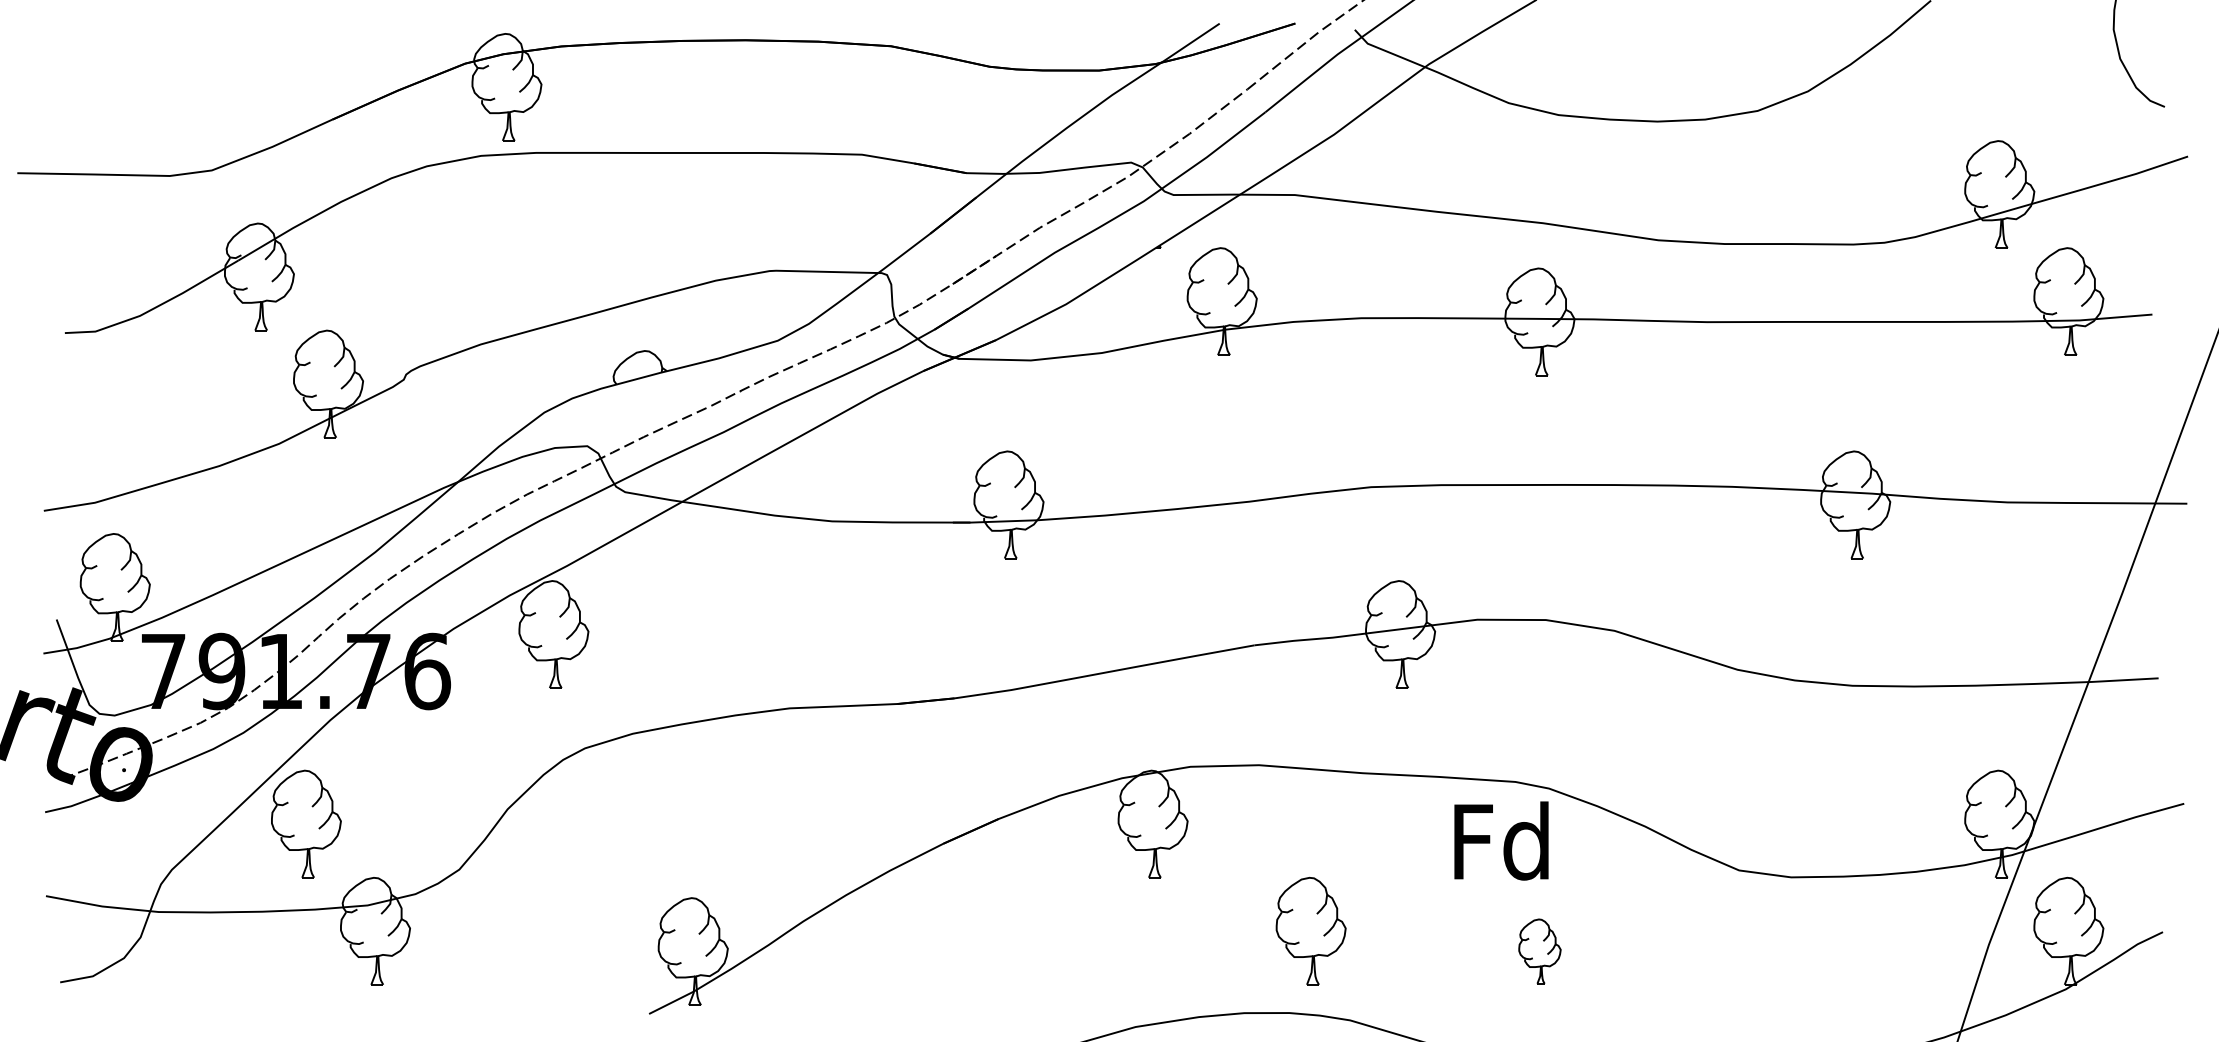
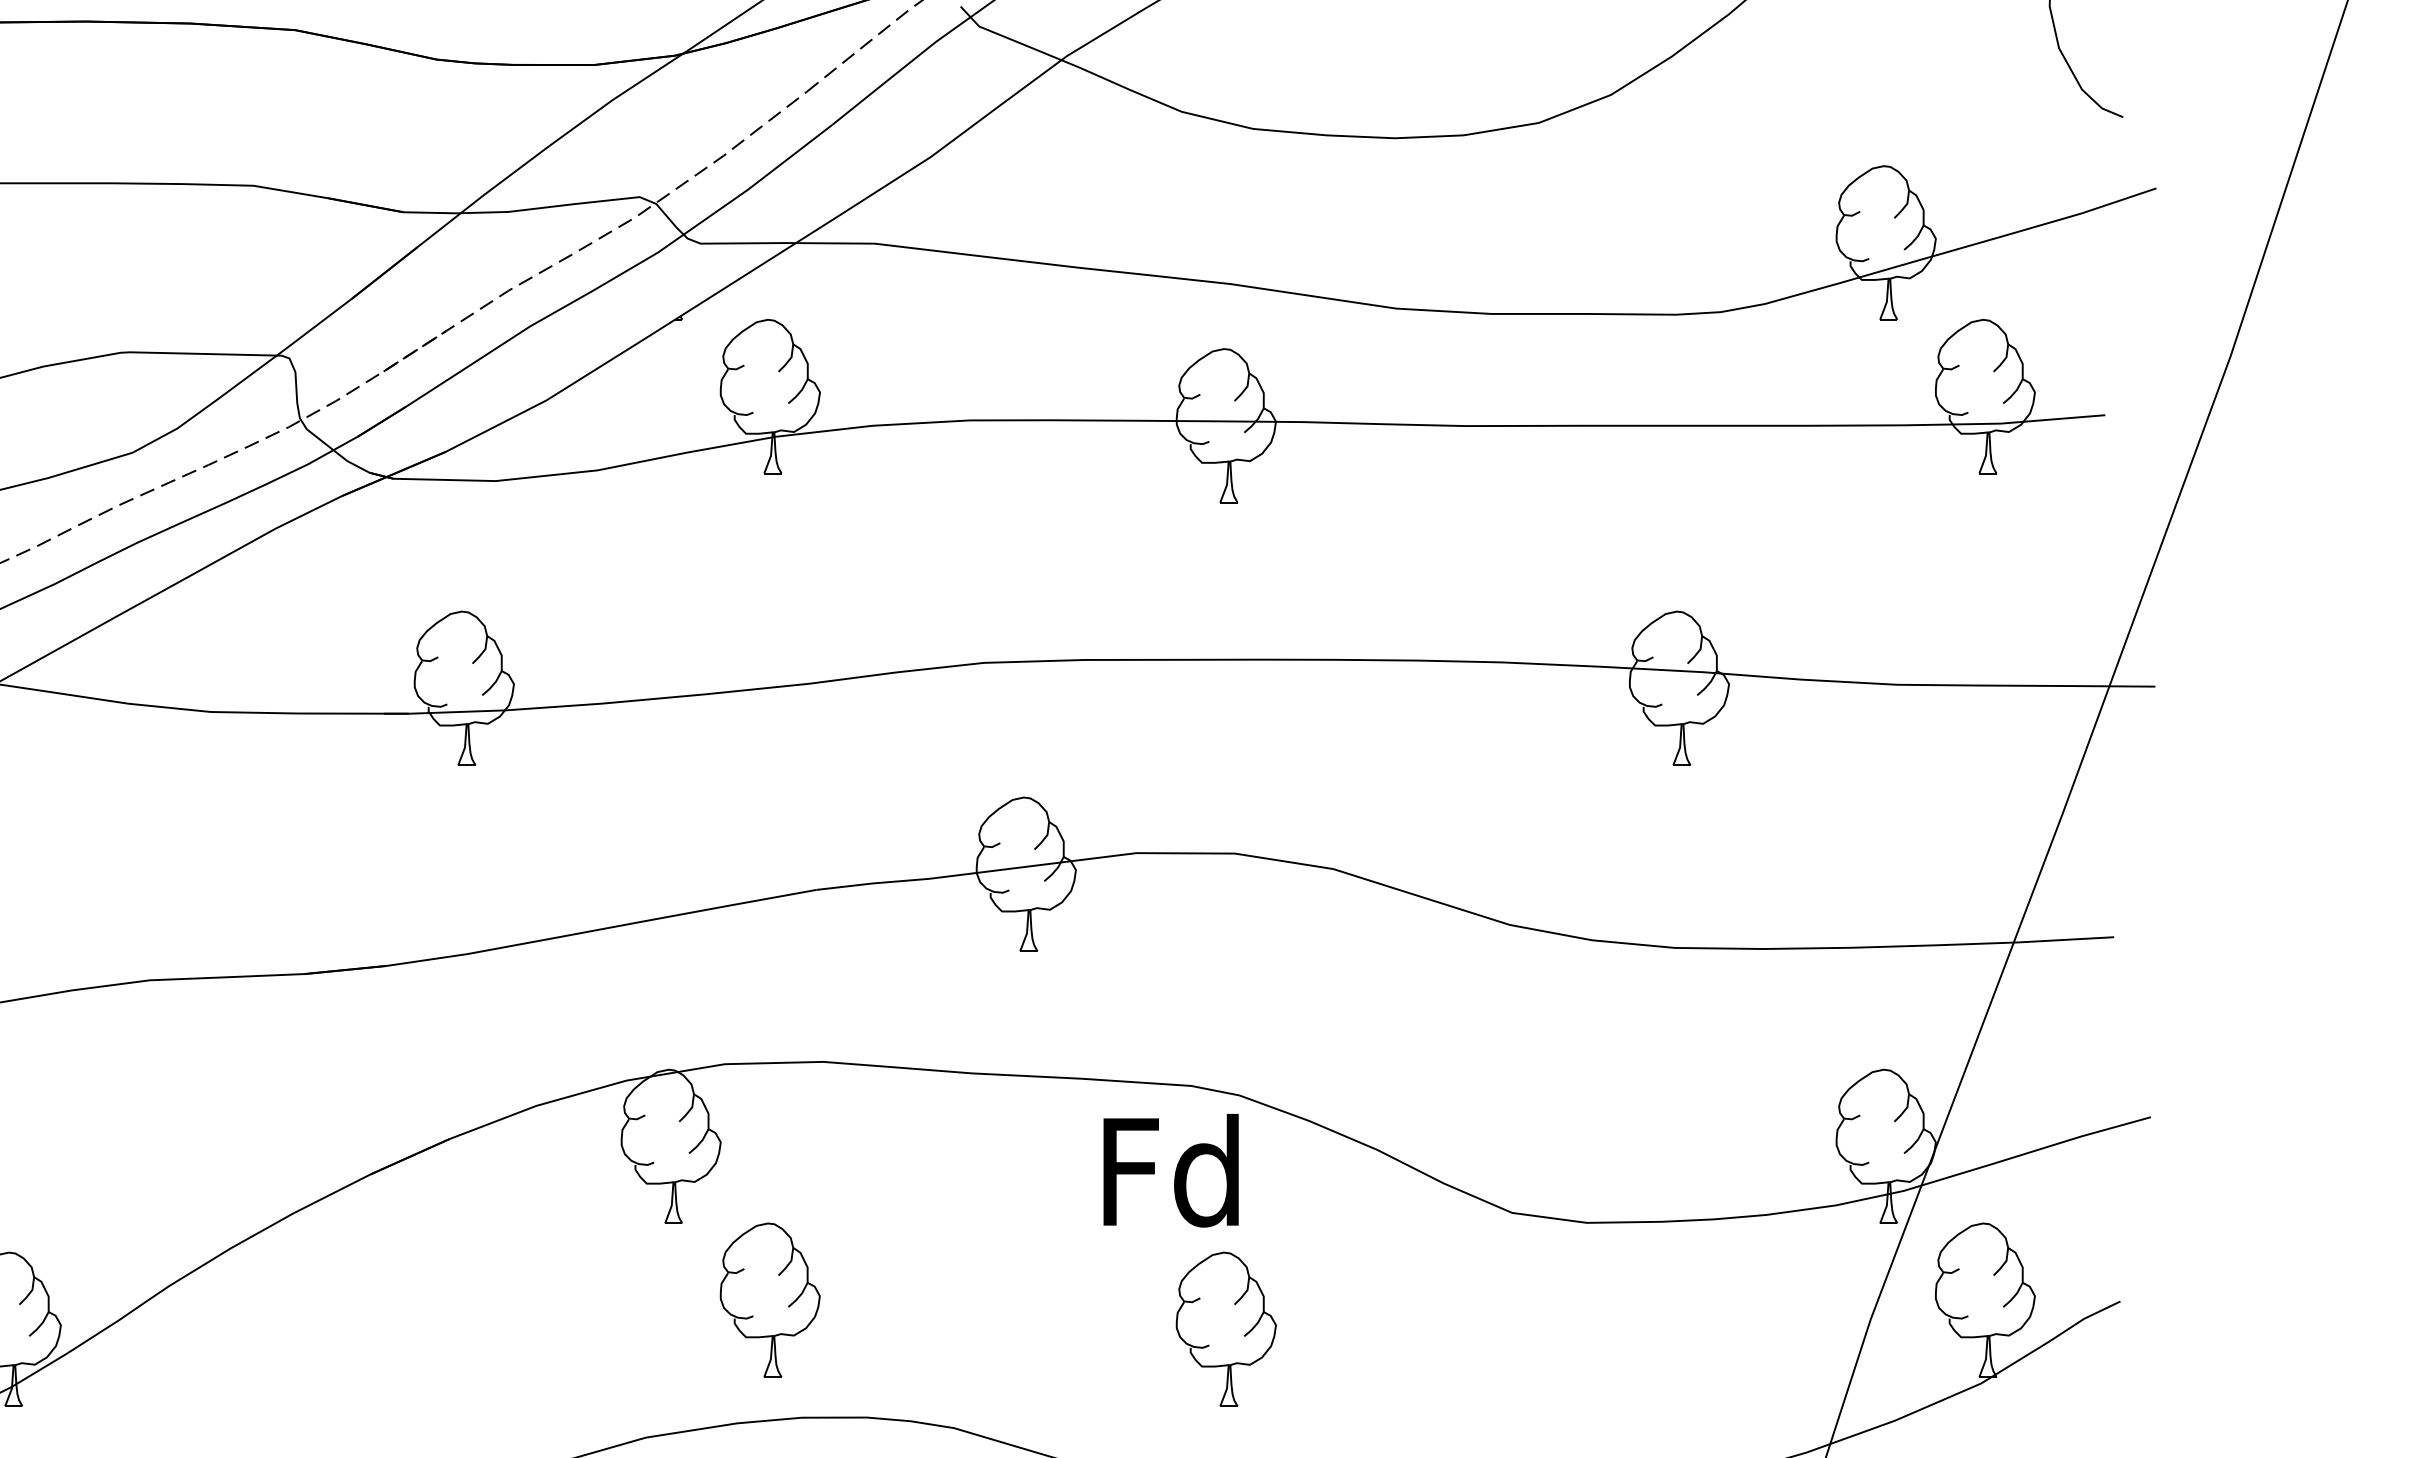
part: (1310, 930) -> (769, 1299), moved
part: (1539, 951) -> (1225, 1329), size x1.67

